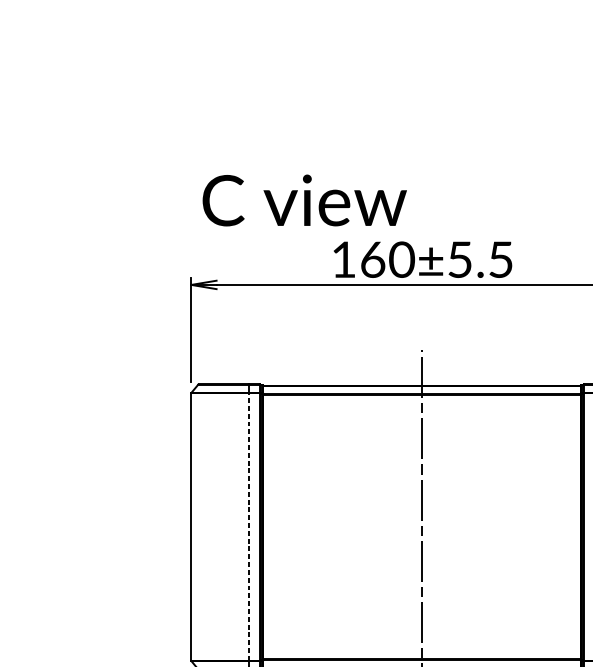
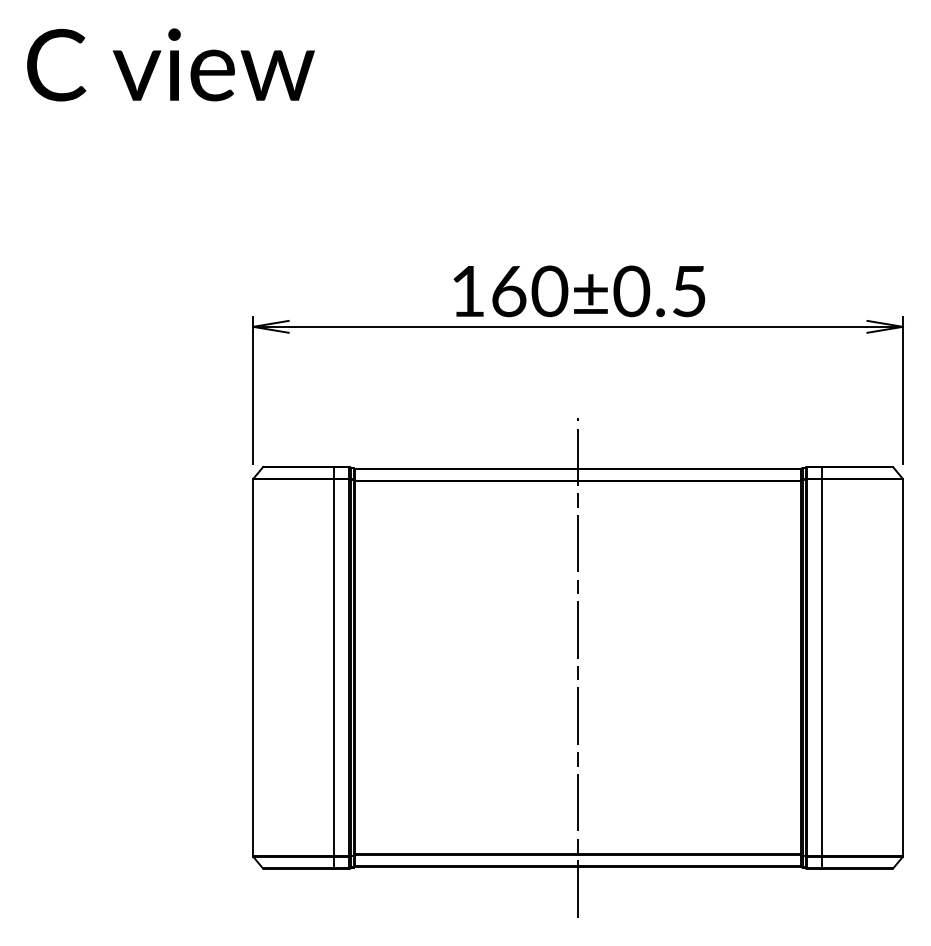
text: (304, 200) -> (170, 64), moved
text: (459, 259) -> (631, 291), 160±5.5 -> 160±0.5
line: (249, 526) -> (334, 667), dashed -> solid

